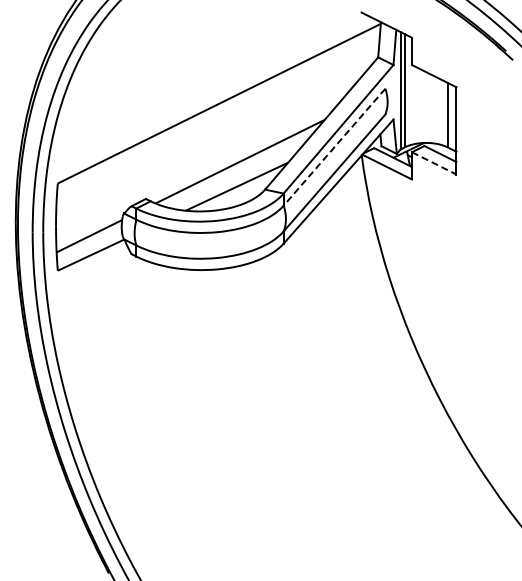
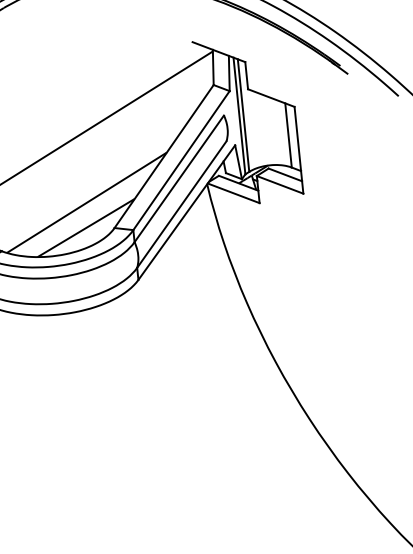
line: (334, 147) -> (179, 179), dashed -> solid
line: (434, 163) -> (280, 184), dashed -> solid

